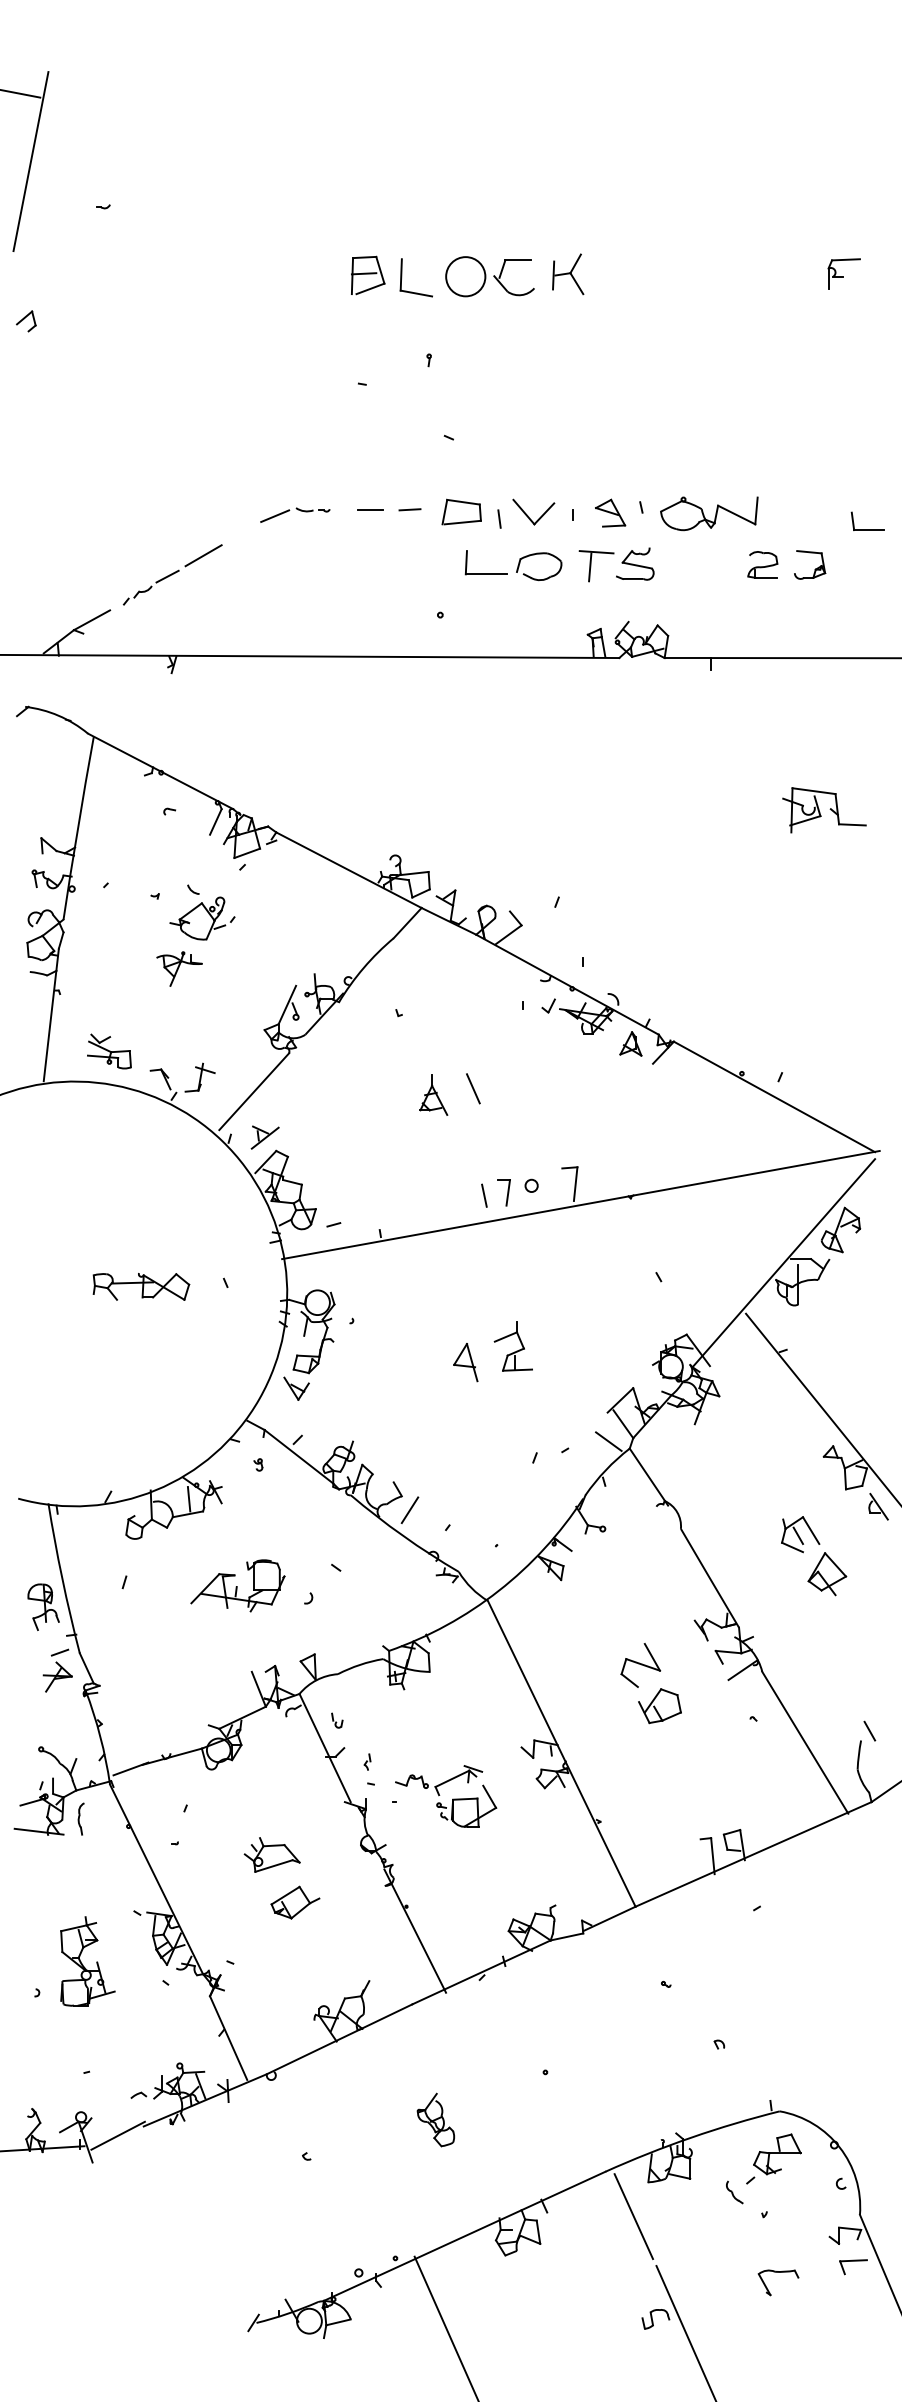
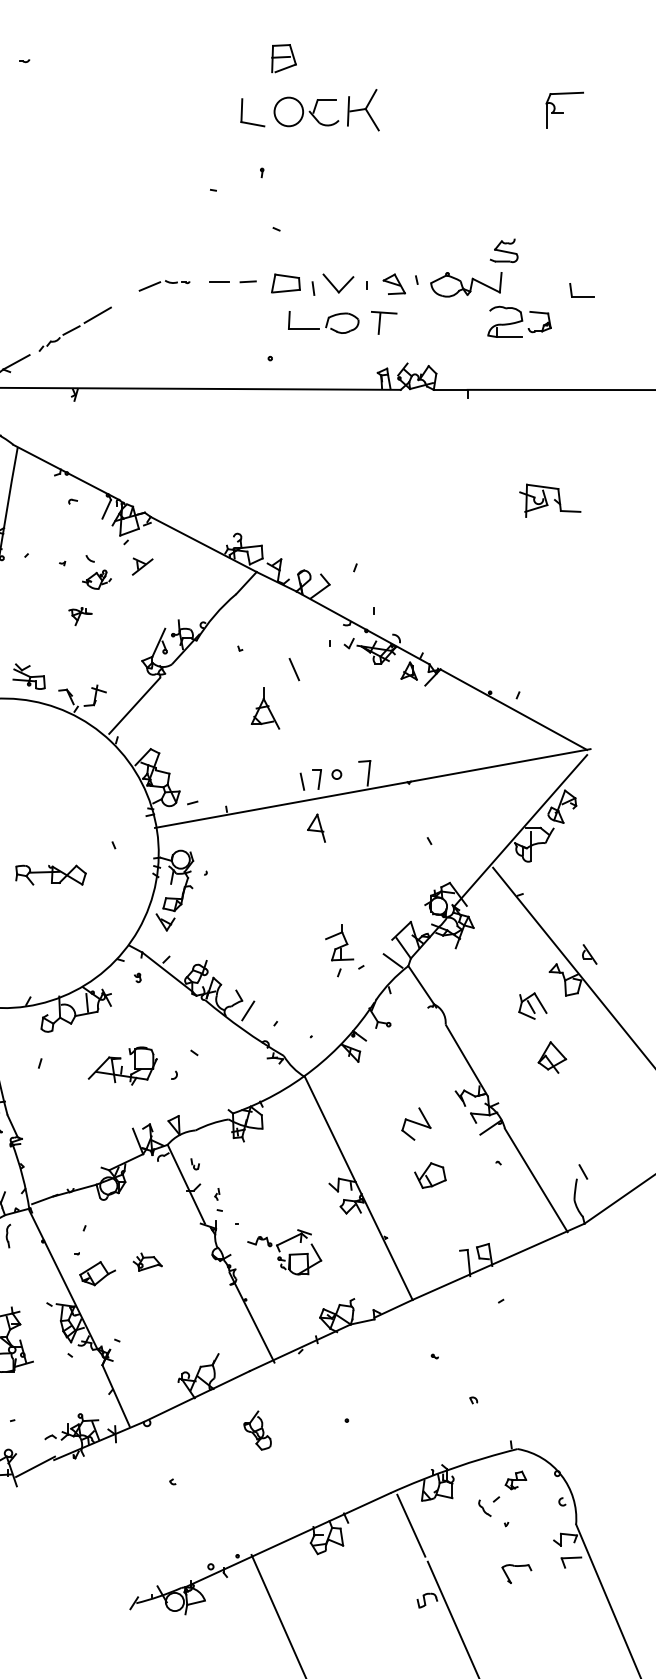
part: (843, 273) -> (564, 109), size x1.6
part: (568, 274) -> (363, 110), size x1.4
part: (368, 275) -> (284, 58), moved
part: (635, 563) -> (504, 250), moved
part: (762, 564) -> (505, 321), size x1.6
part: (202, 918) -> (96, 579), size x0.6
part: (179, 968) -> (80, 616), size x0.7
line: (473, 1088) -> (294, 669), moved
part: (433, 1094) -> (265, 707), size x1.4
part: (264, 1137) -> (142, 566), moved
part: (141, 1286) -> (51, 874), moved
part: (512, 1346) -> (338, 942), moved
part: (465, 1362) -> (316, 828), moved
part: (878, 1506) -> (589, 954), moved
part: (800, 1534) -> (532, 1006), moved
part: (659, 1706) -> (430, 1175), moved
part: (440, 1795) -> (280, 1251), moved
part: (271, 1854) -> (147, 1261), size x0.7
part: (295, 1902) -> (97, 1273), moved
part: (435, 2119) -> (257, 1430), moved
part: (777, 2154) -> (516, 1480), size x0.6

